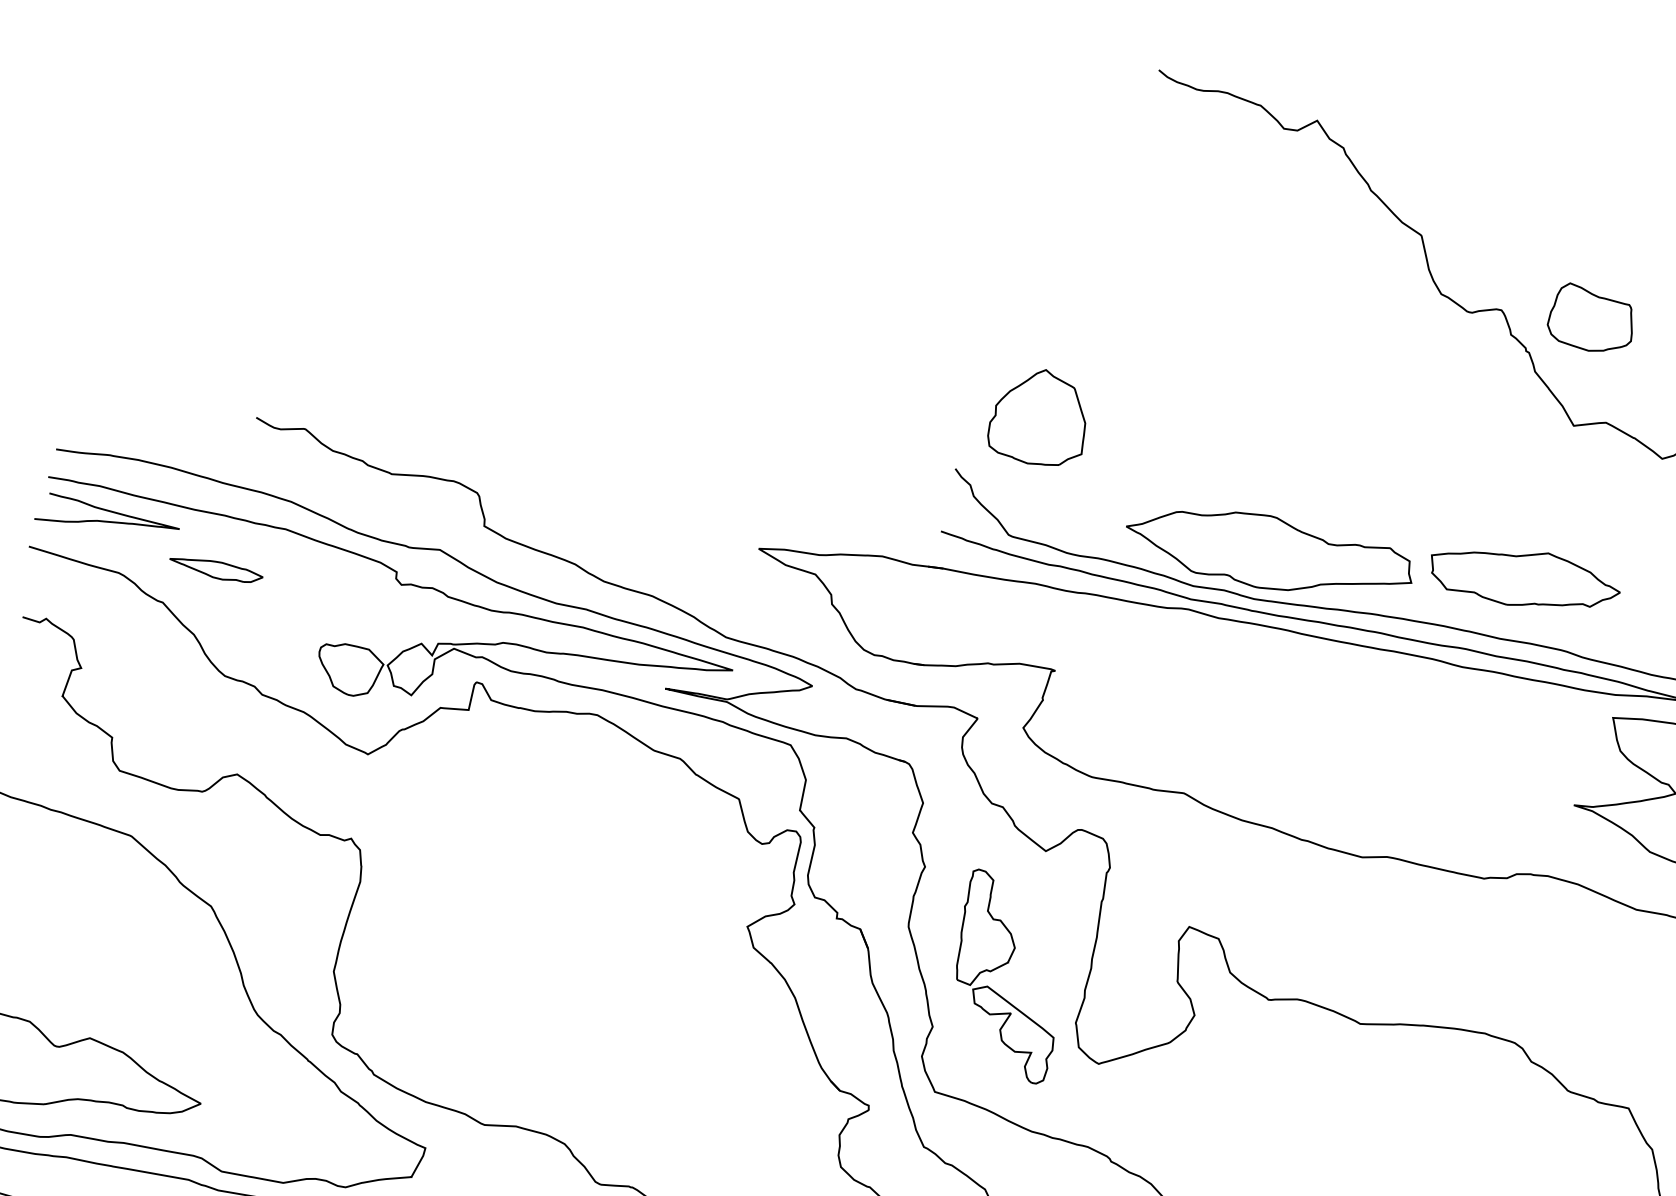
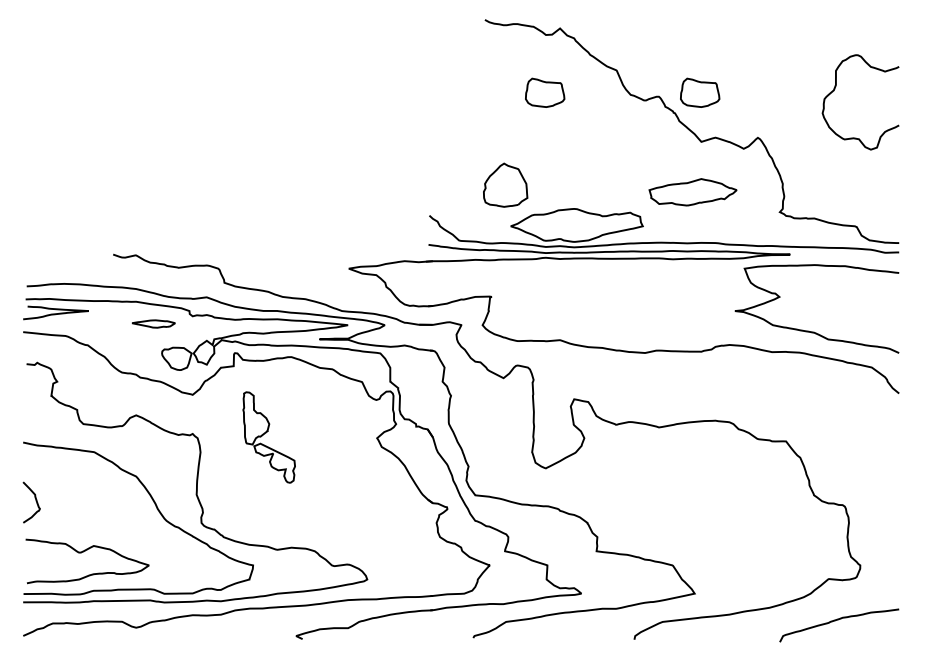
part: (1258, 252) -> (545, 92), added
part: (1040, 415) -> (505, 184), moved
part: (215, 568) -> (153, 323), moved
part: (1523, 578) -> (692, 192), moved
part: (1007, 976) -> (268, 437), moved

